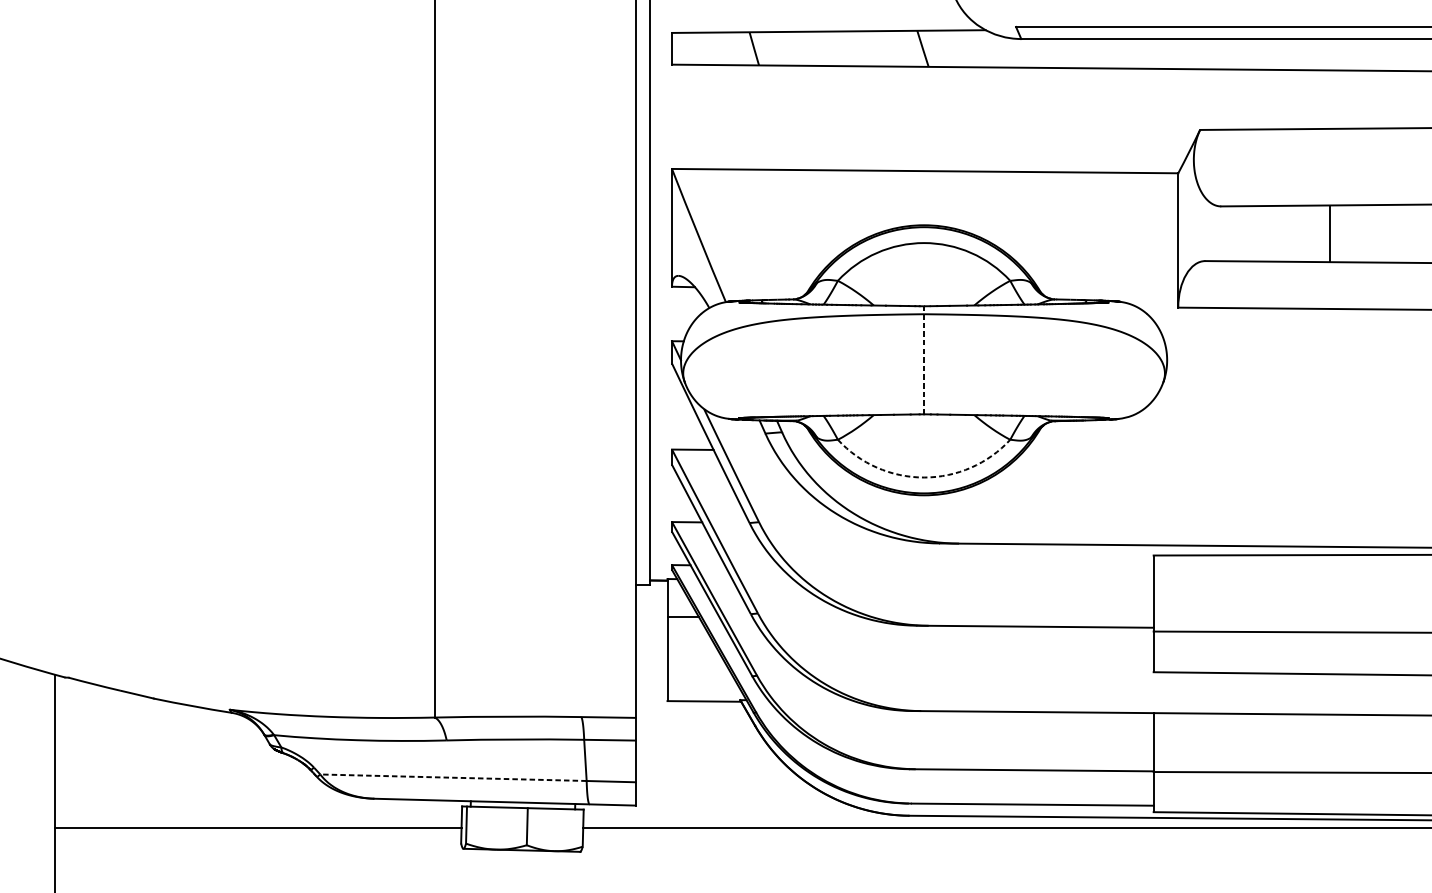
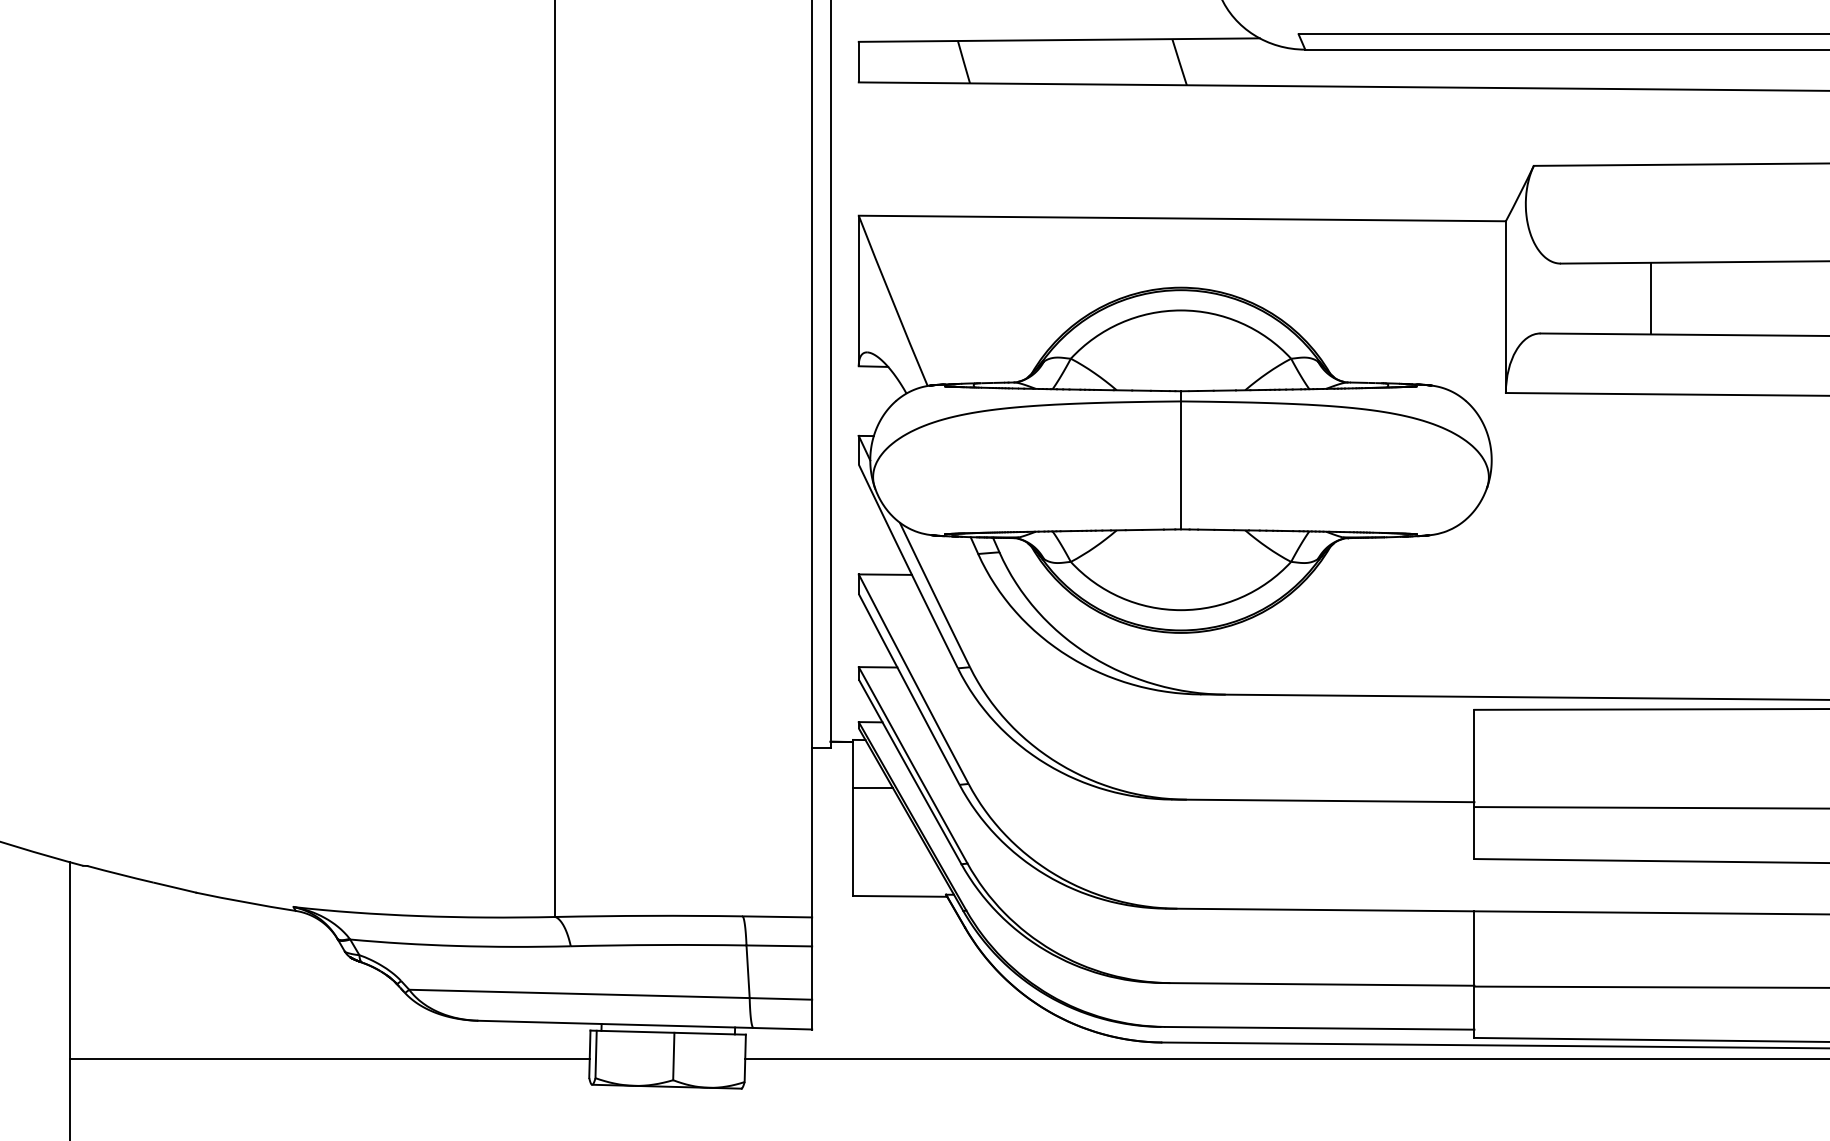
line: (1330, 233) -> (1651, 298), moved
line: (924, 359) -> (1181, 459), dashed -> solid
arc: (924, 477) -> (1181, 610), dashed -> solid
line: (452, 777) -> (578, 993), dashed -> solid

